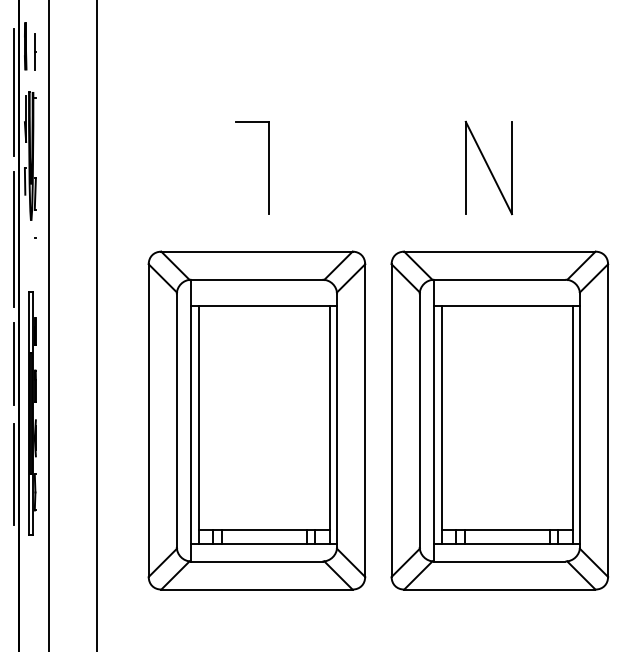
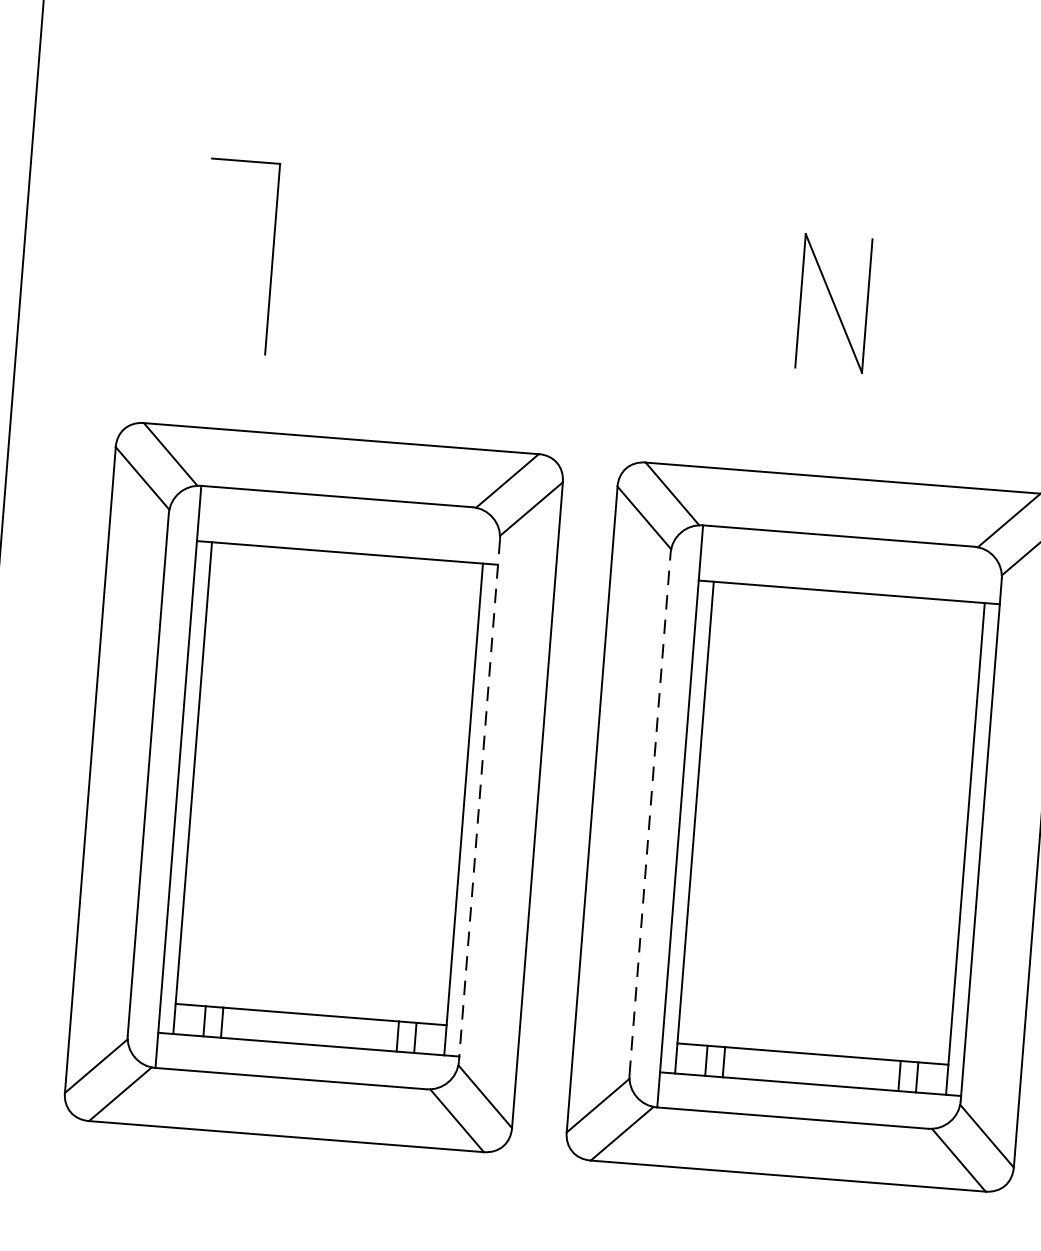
part: (268, 167) -> (271, 258), moved
part: (488, 167) -> (833, 302), size x0.7
line: (419, 420) -> (649, 813), solid -> dashed
line: (337, 421) -> (480, 802), solid -> dashed

